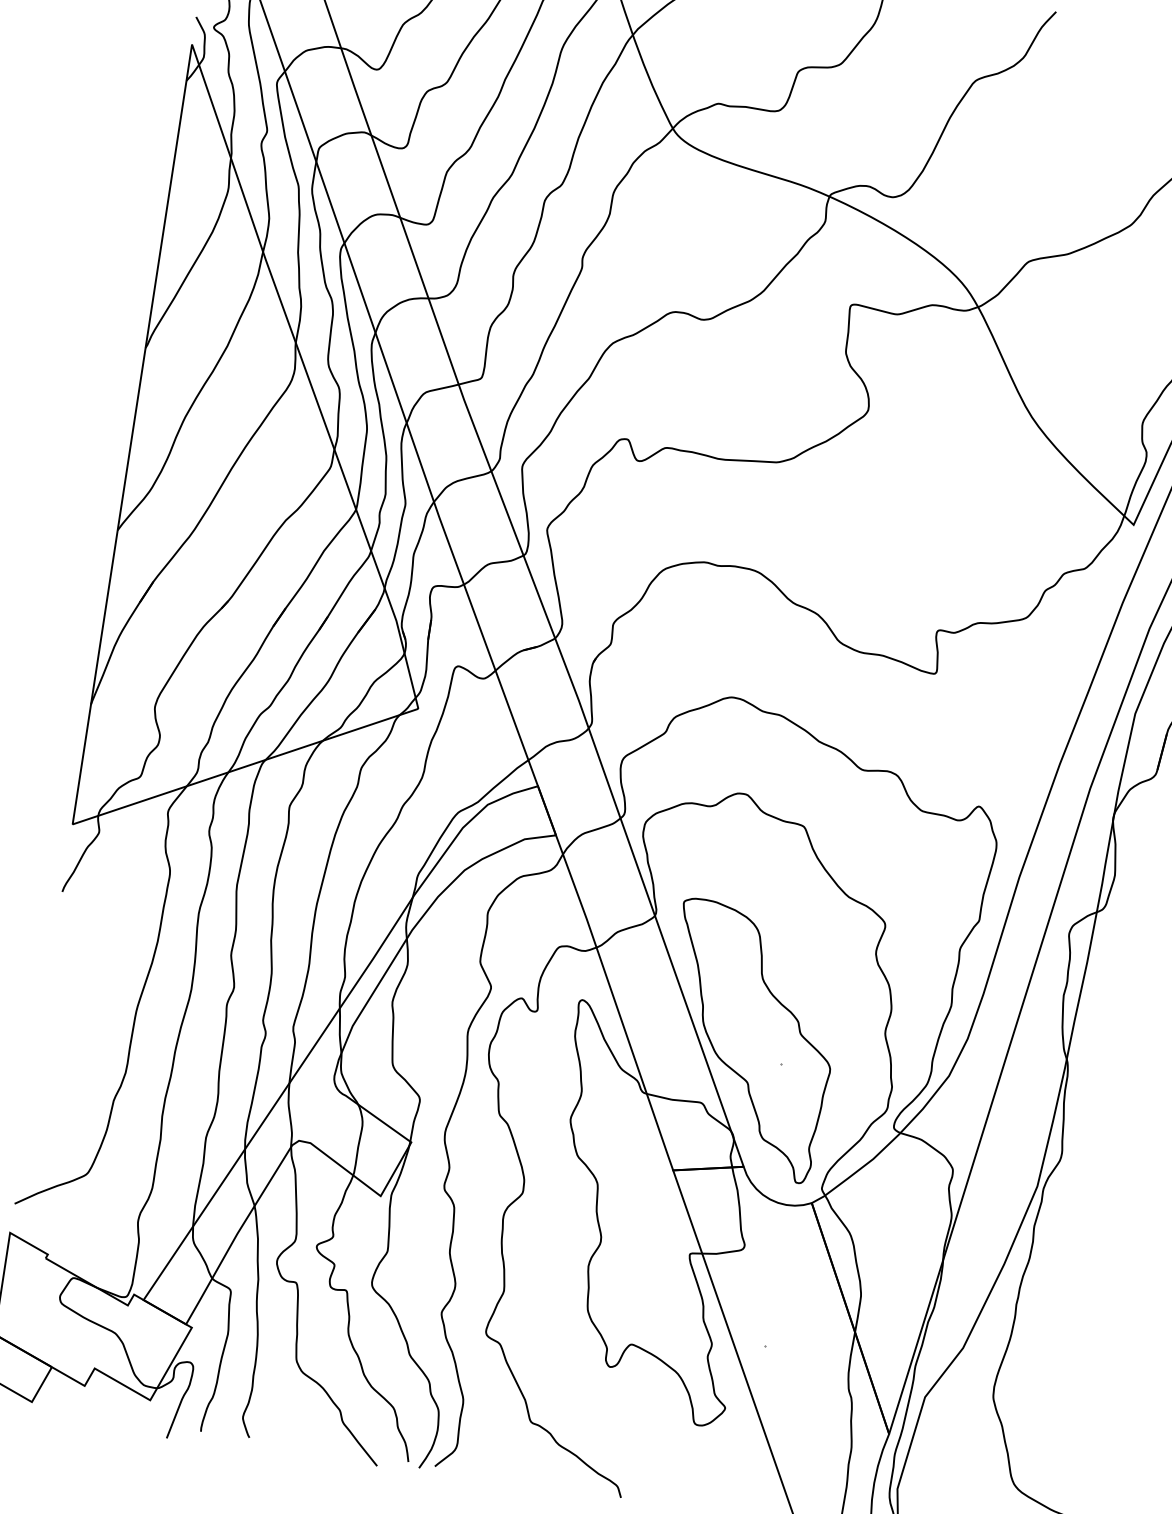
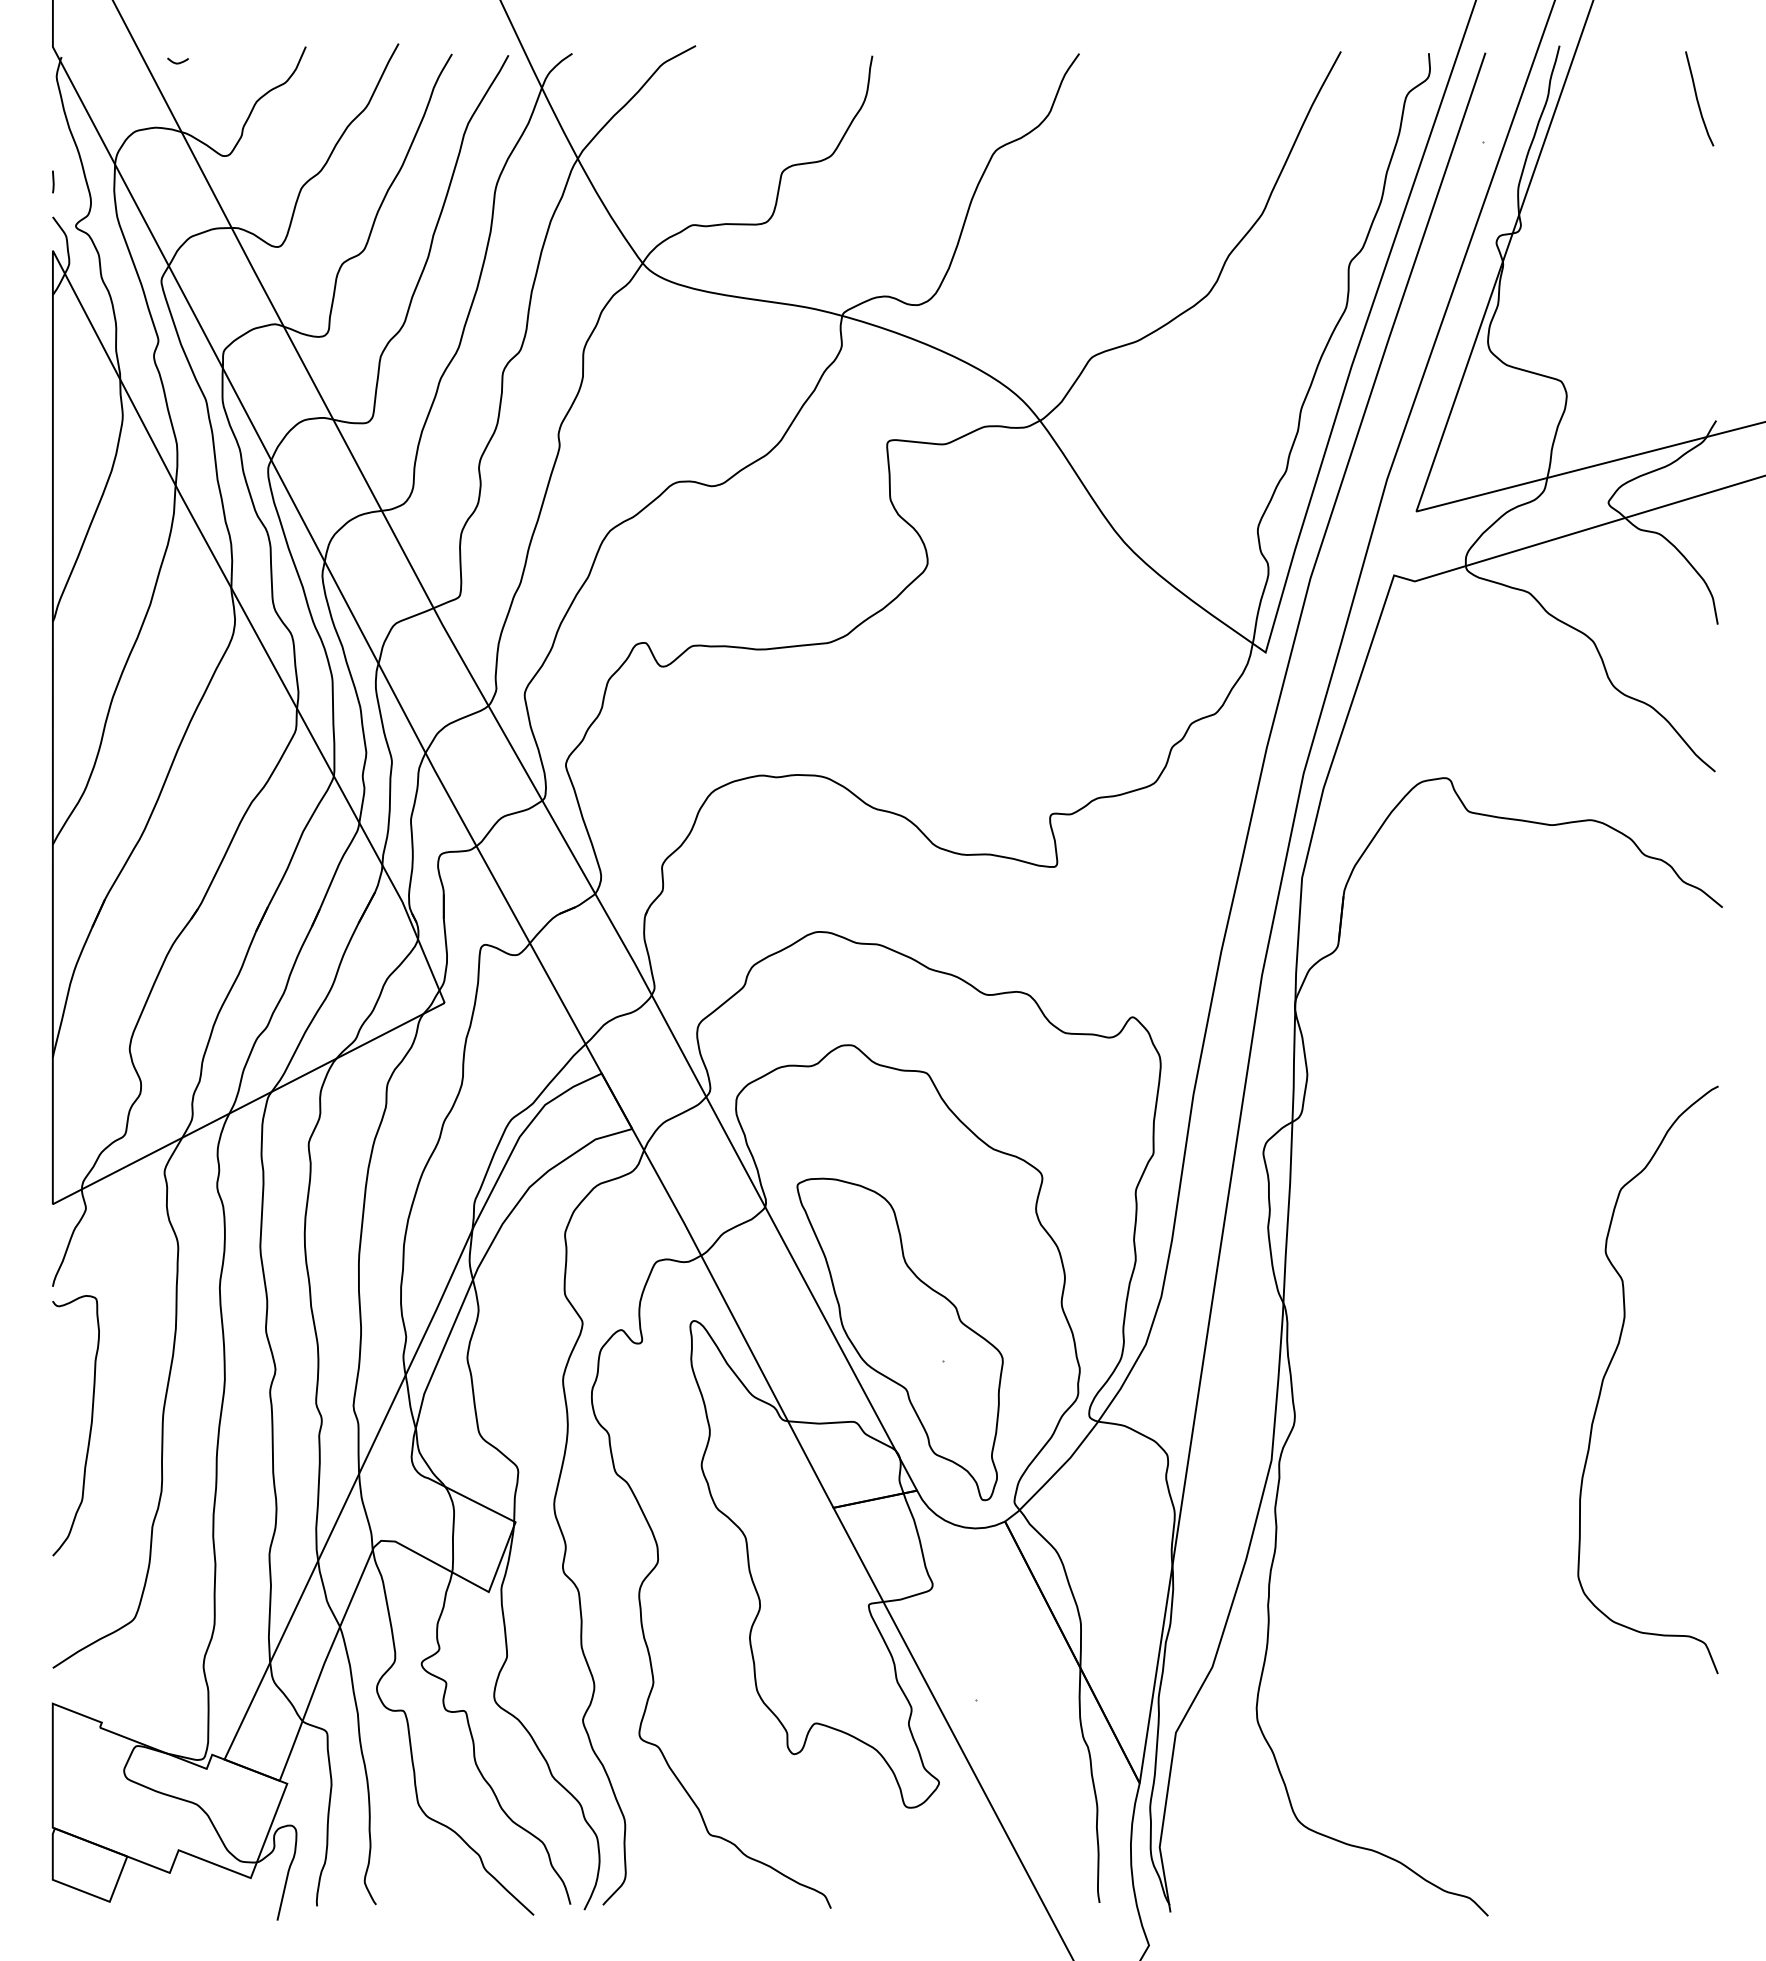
curve: (74, 1014) -> (89, 1430), added

